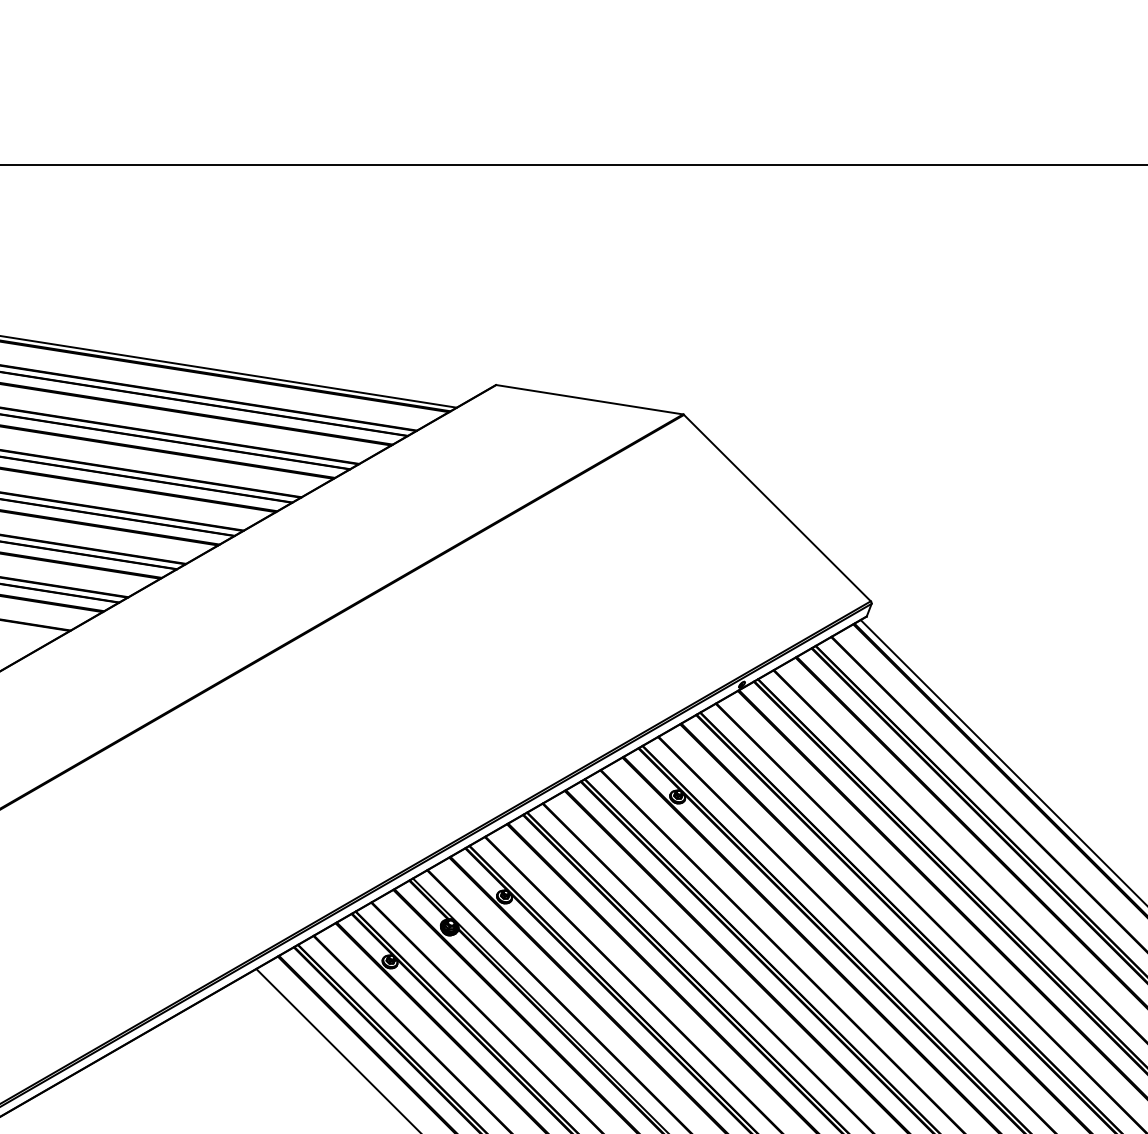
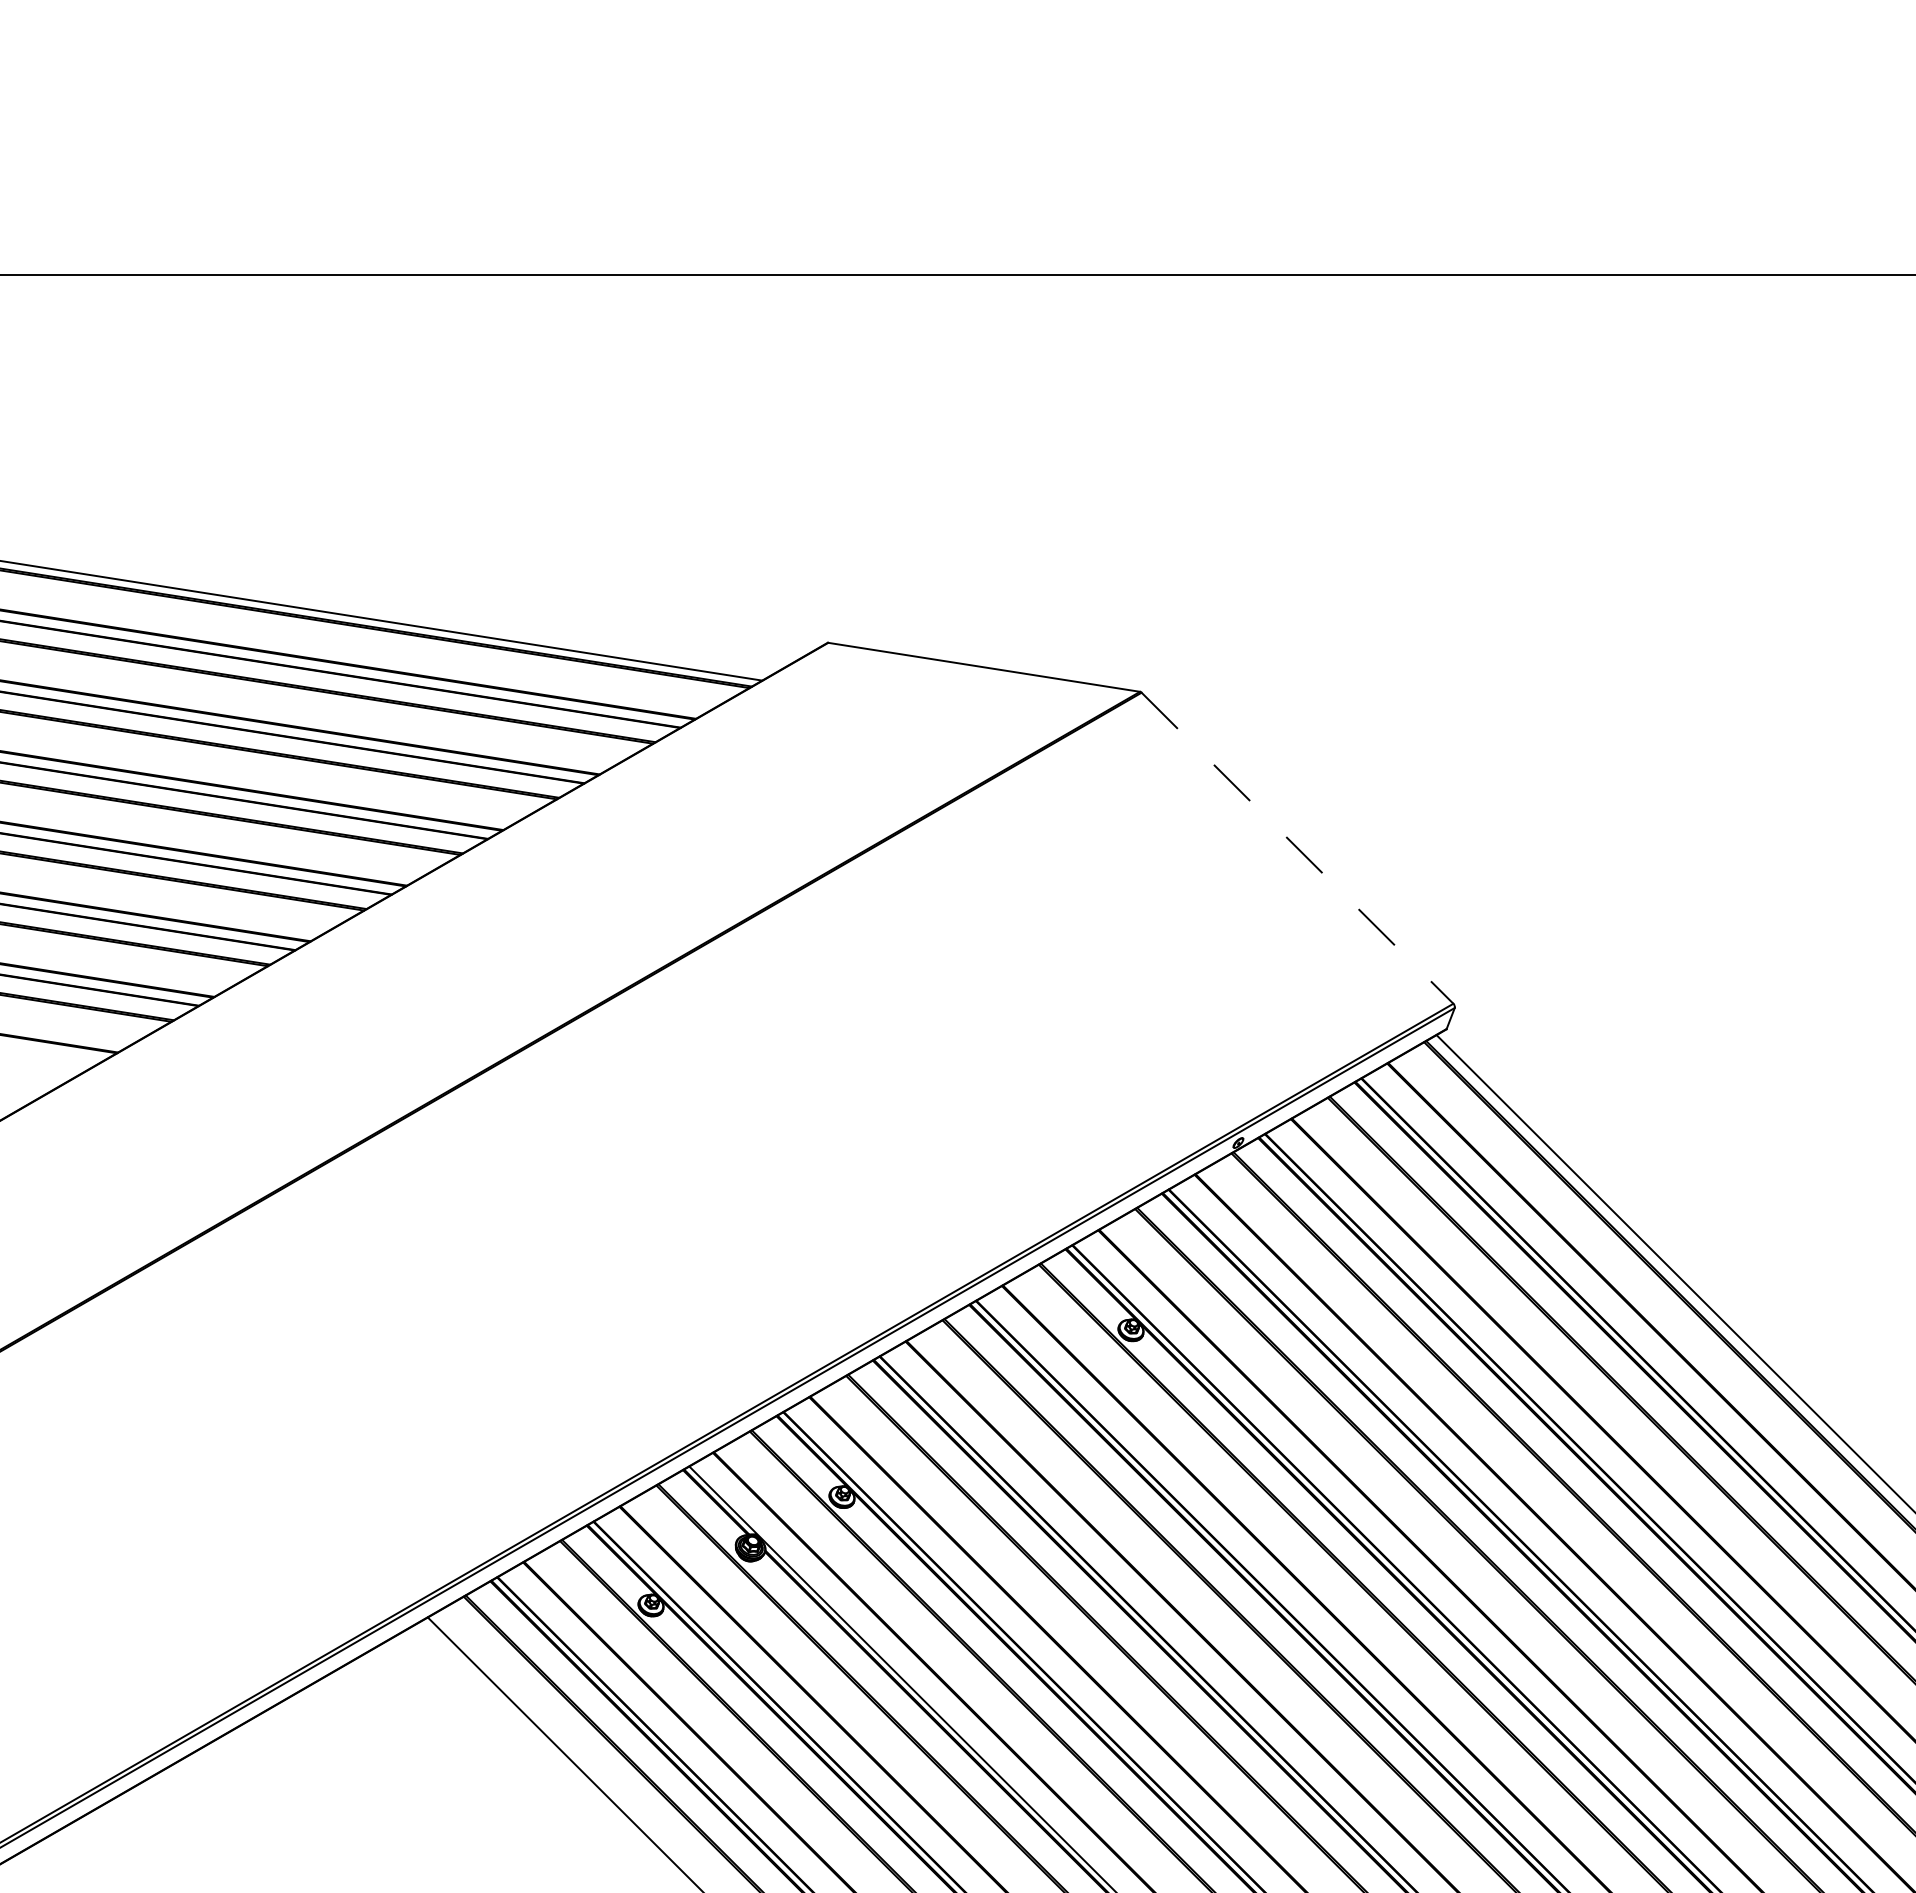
line: (777, 508) -> (1297, 848), solid -> dashed

